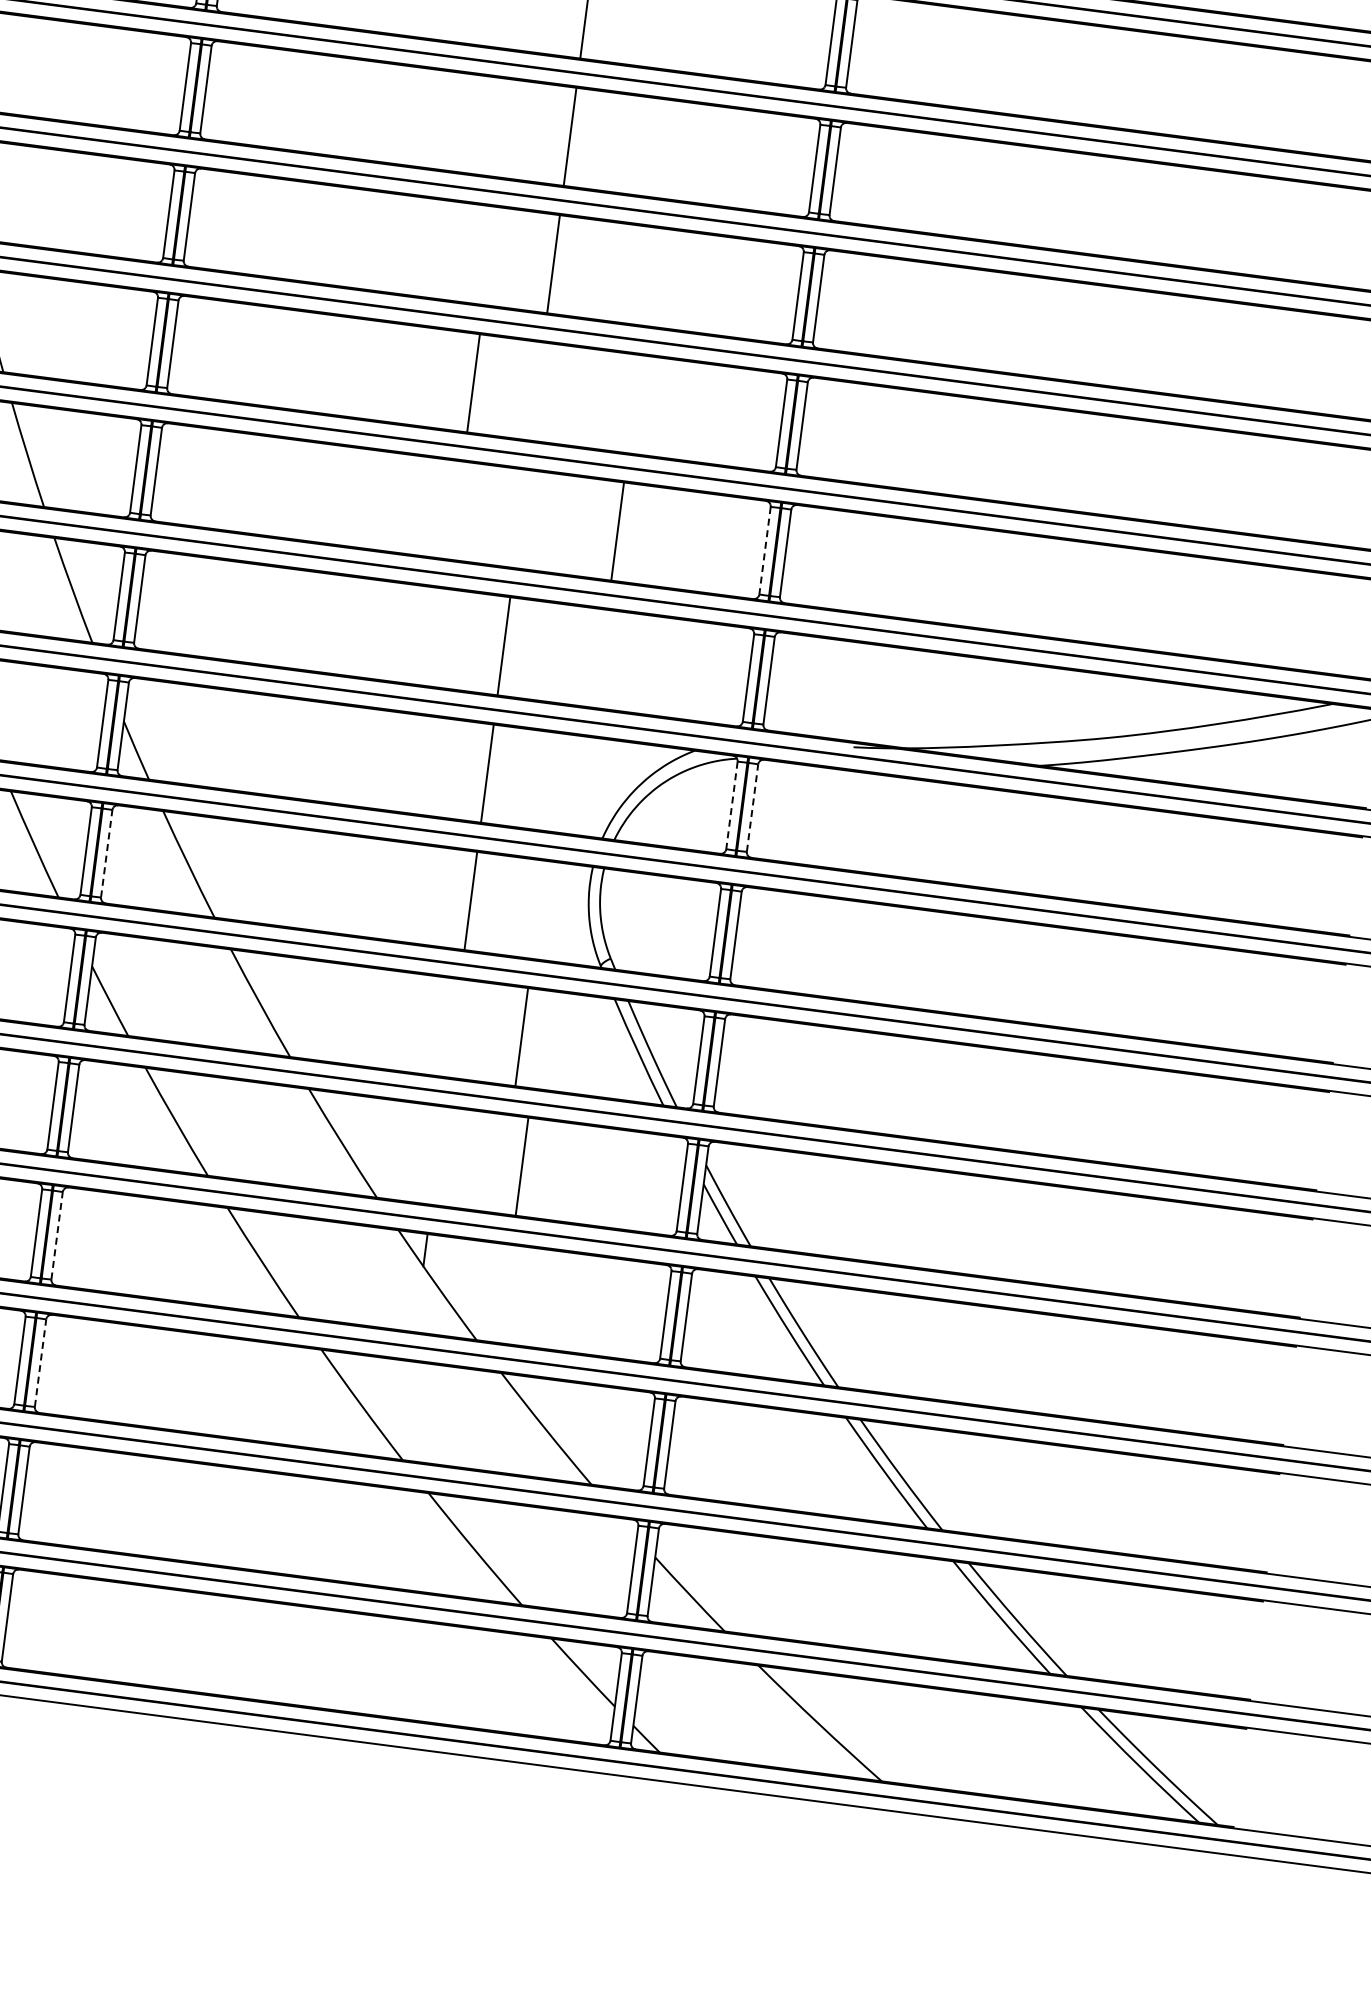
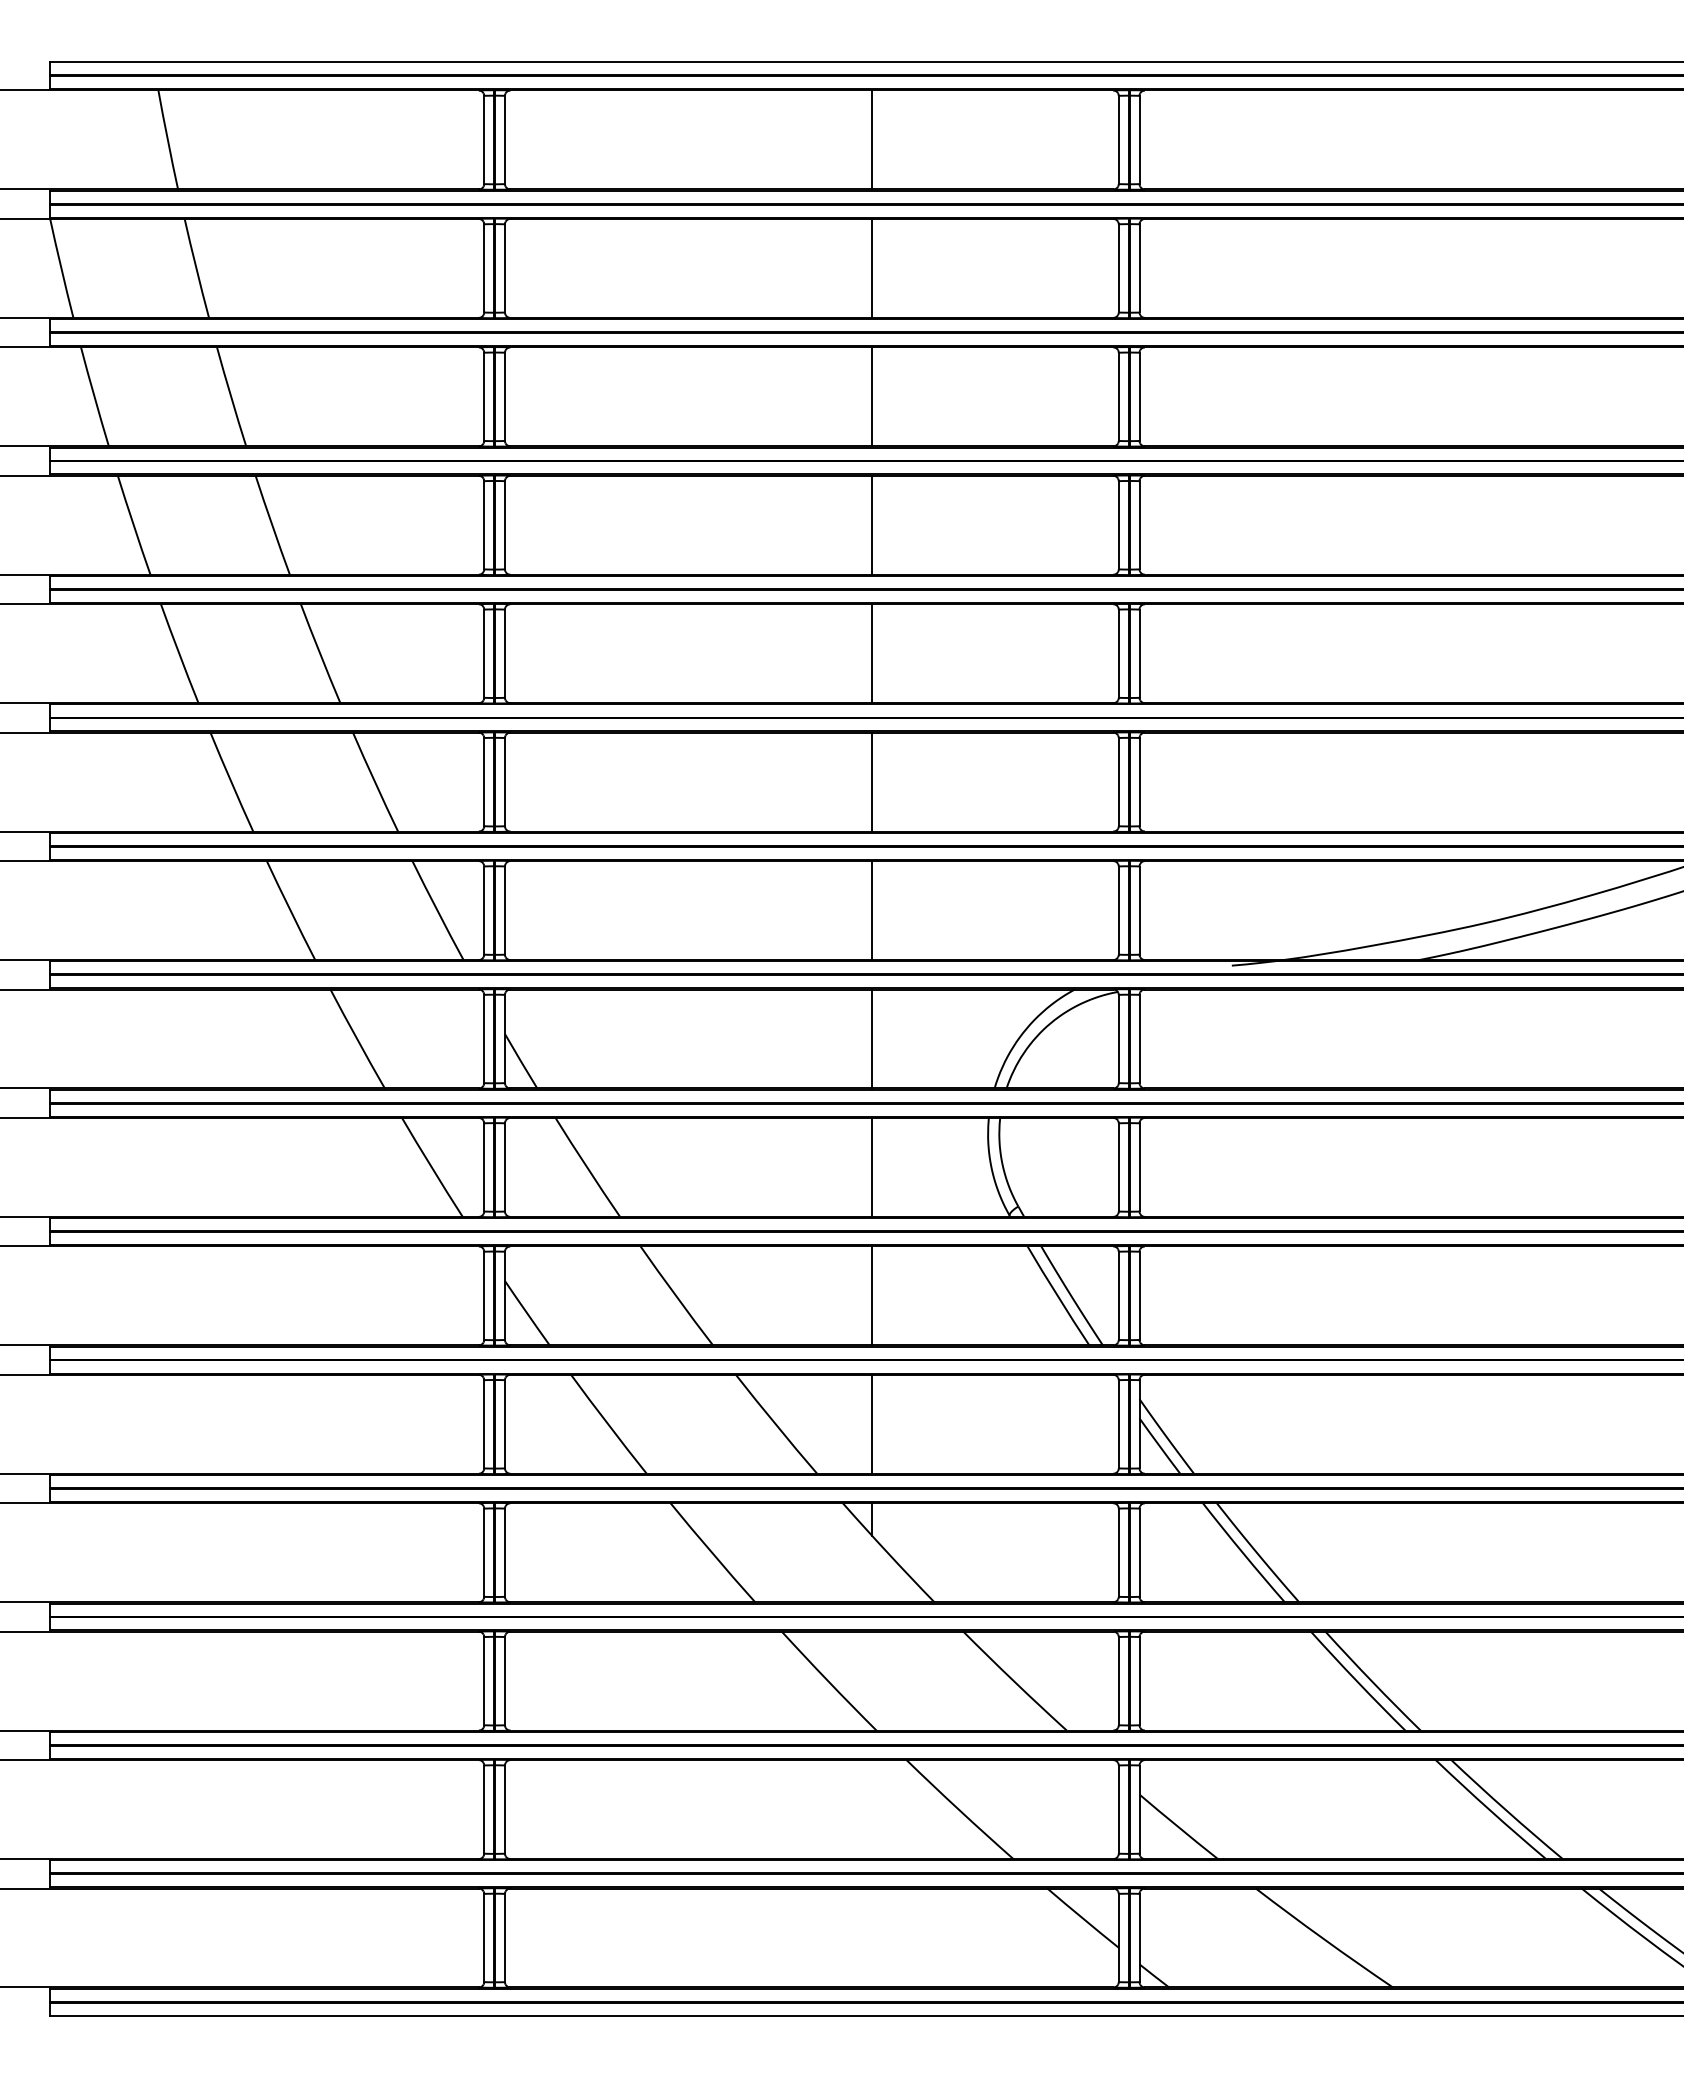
line: (473, 383) -> (872, 653), moved
line: (618, 530) -> (872, 781), moved
line: (764, 551) -> (1118, 782), dashed -> solid
line: (731, 805) -> (1118, 1039), dashed -> solid
line: (752, 807) -> (1139, 1038), dashed -> solid
line: (106, 852) -> (504, 1166), dashed -> solid
line: (522, 1036) -> (872, 1295), moved
line: (522, 1165) -> (872, 1423), moved
line: (56, 1235) -> (504, 1552), dashed -> solid
line: (40, 1362) -> (504, 1680), dashed -> solid

